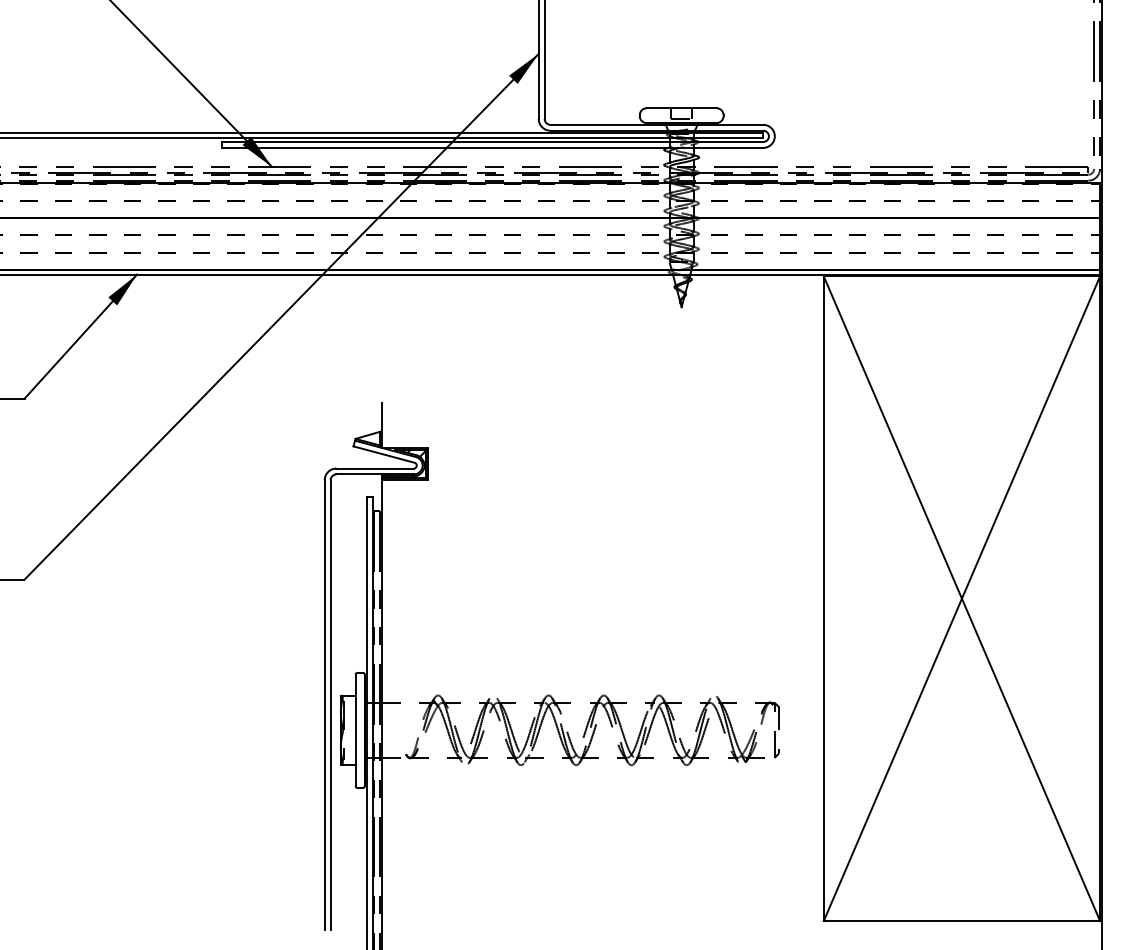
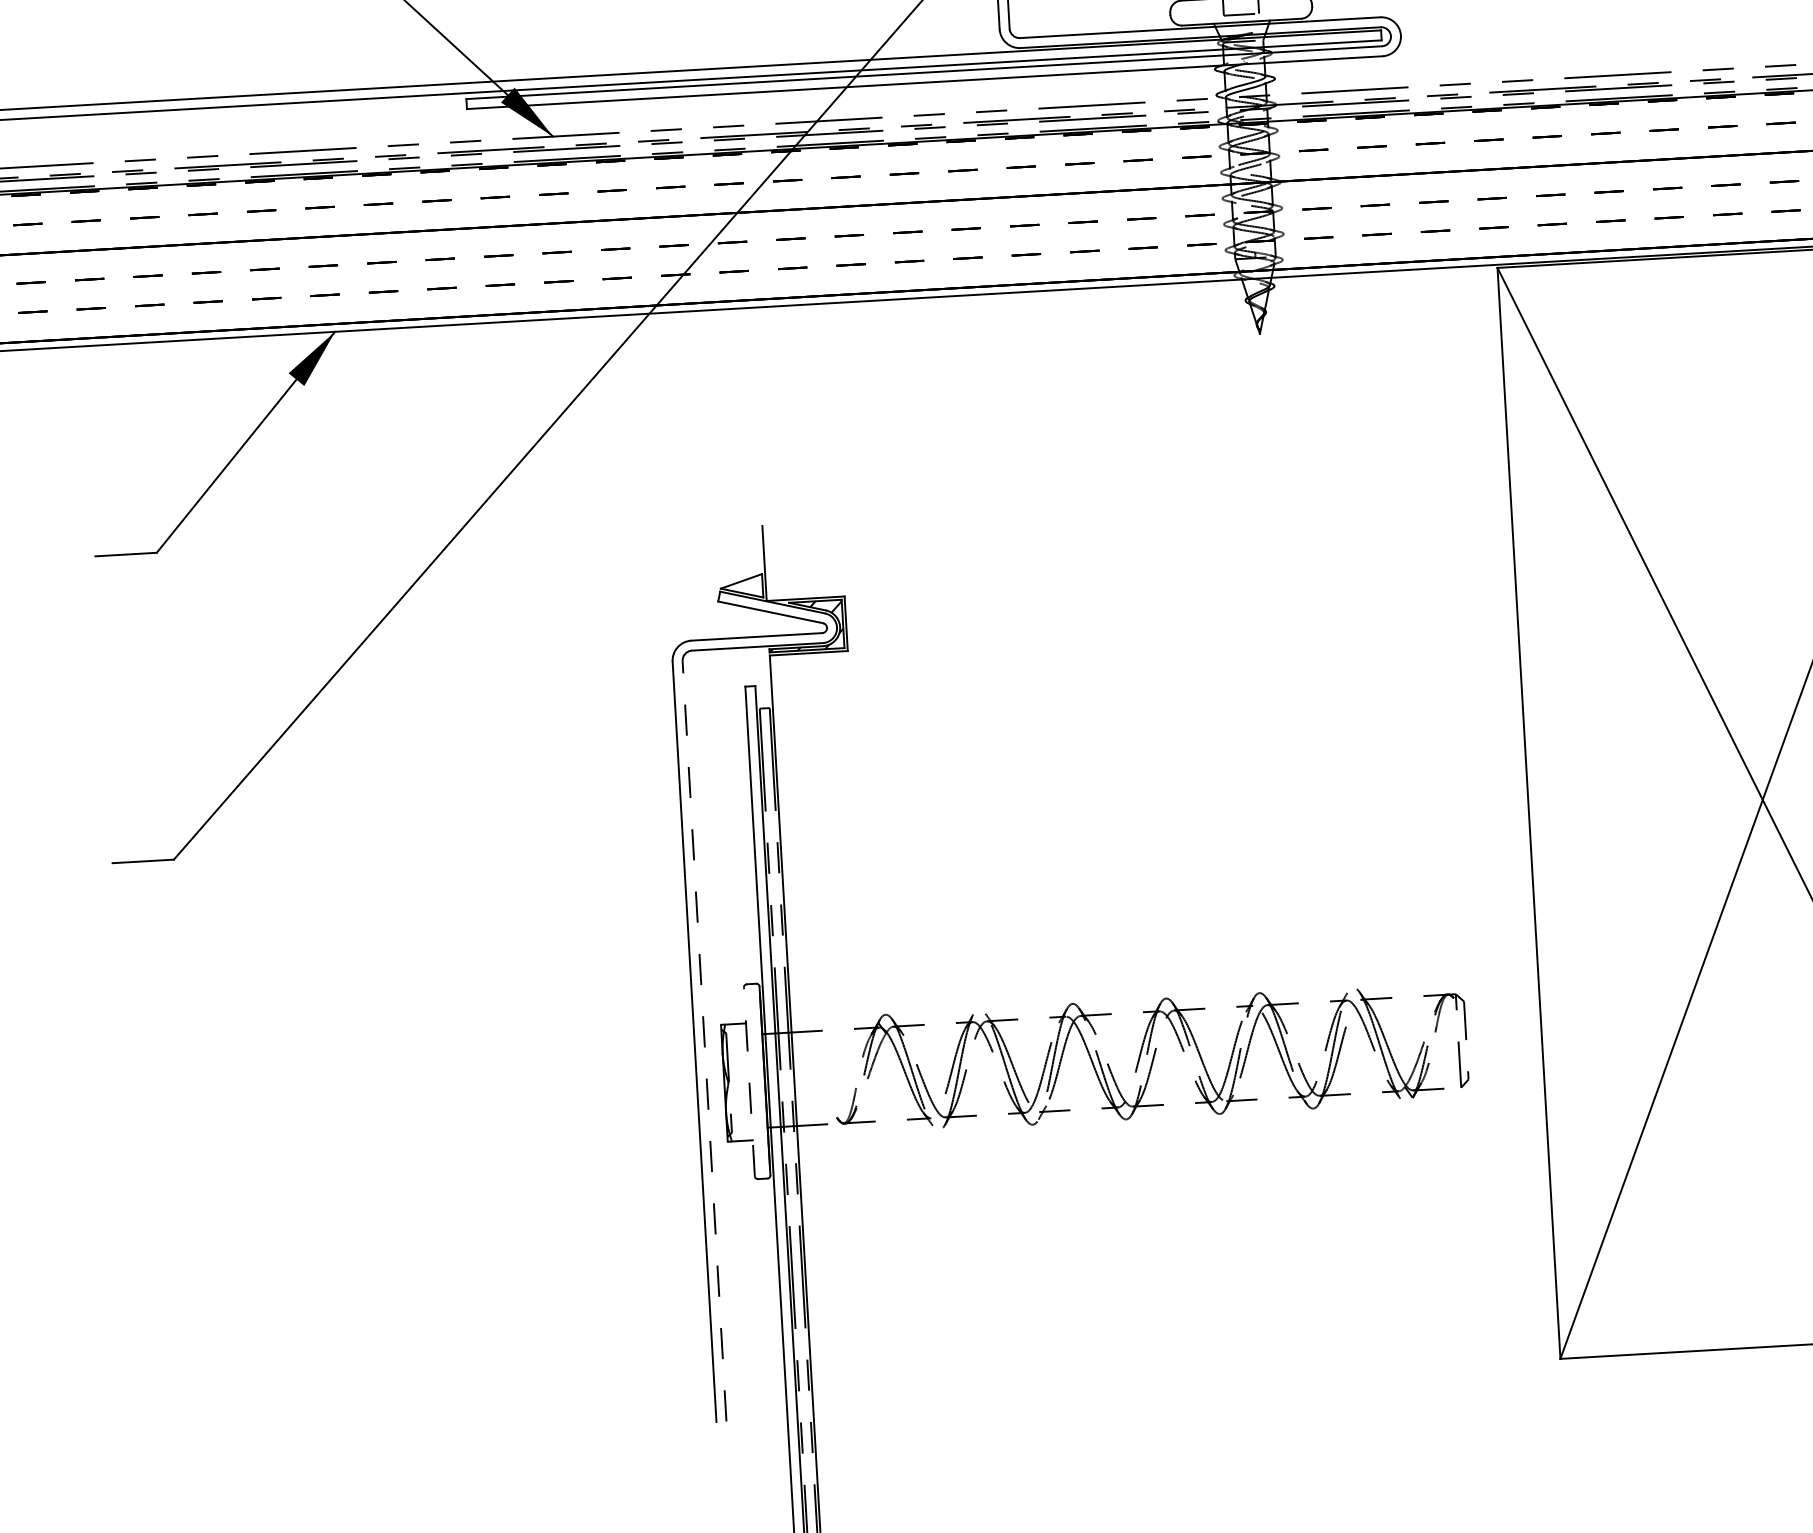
line: (330, 704) -> (704, 1040), solid -> dashed
line: (355, 730) -> (749, 1082), solid -> dashed

